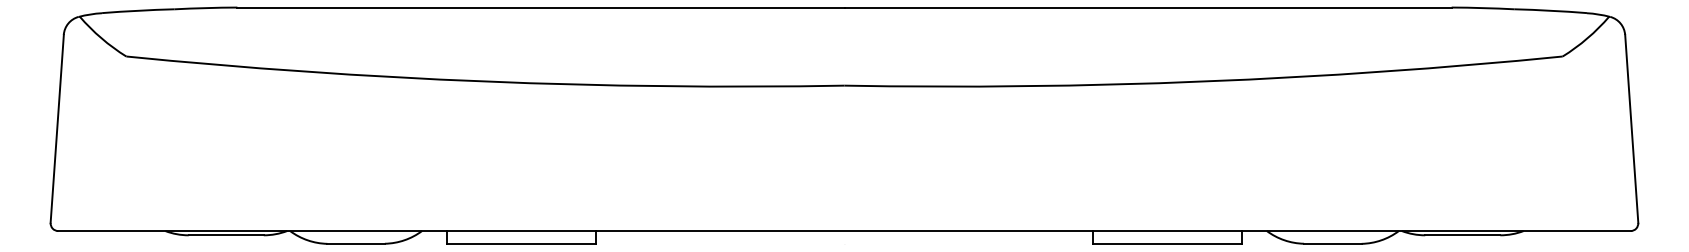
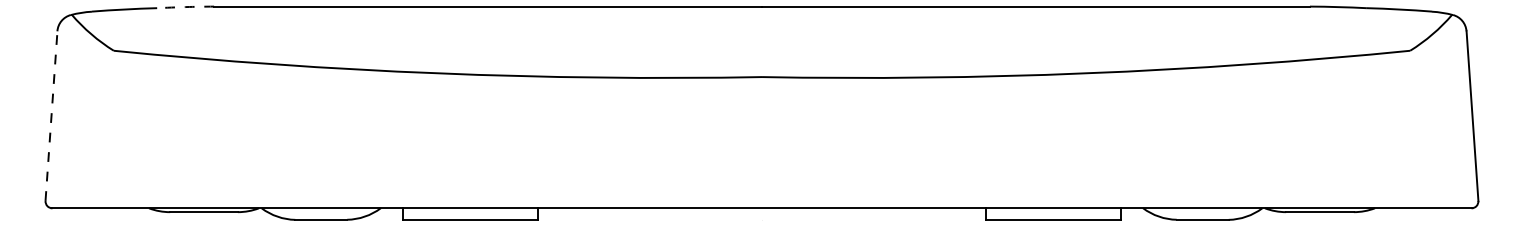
arc: (205, 8) -> (185, 7), solid -> dashed
line: (57, 128) -> (51, 115), solid -> dashed

